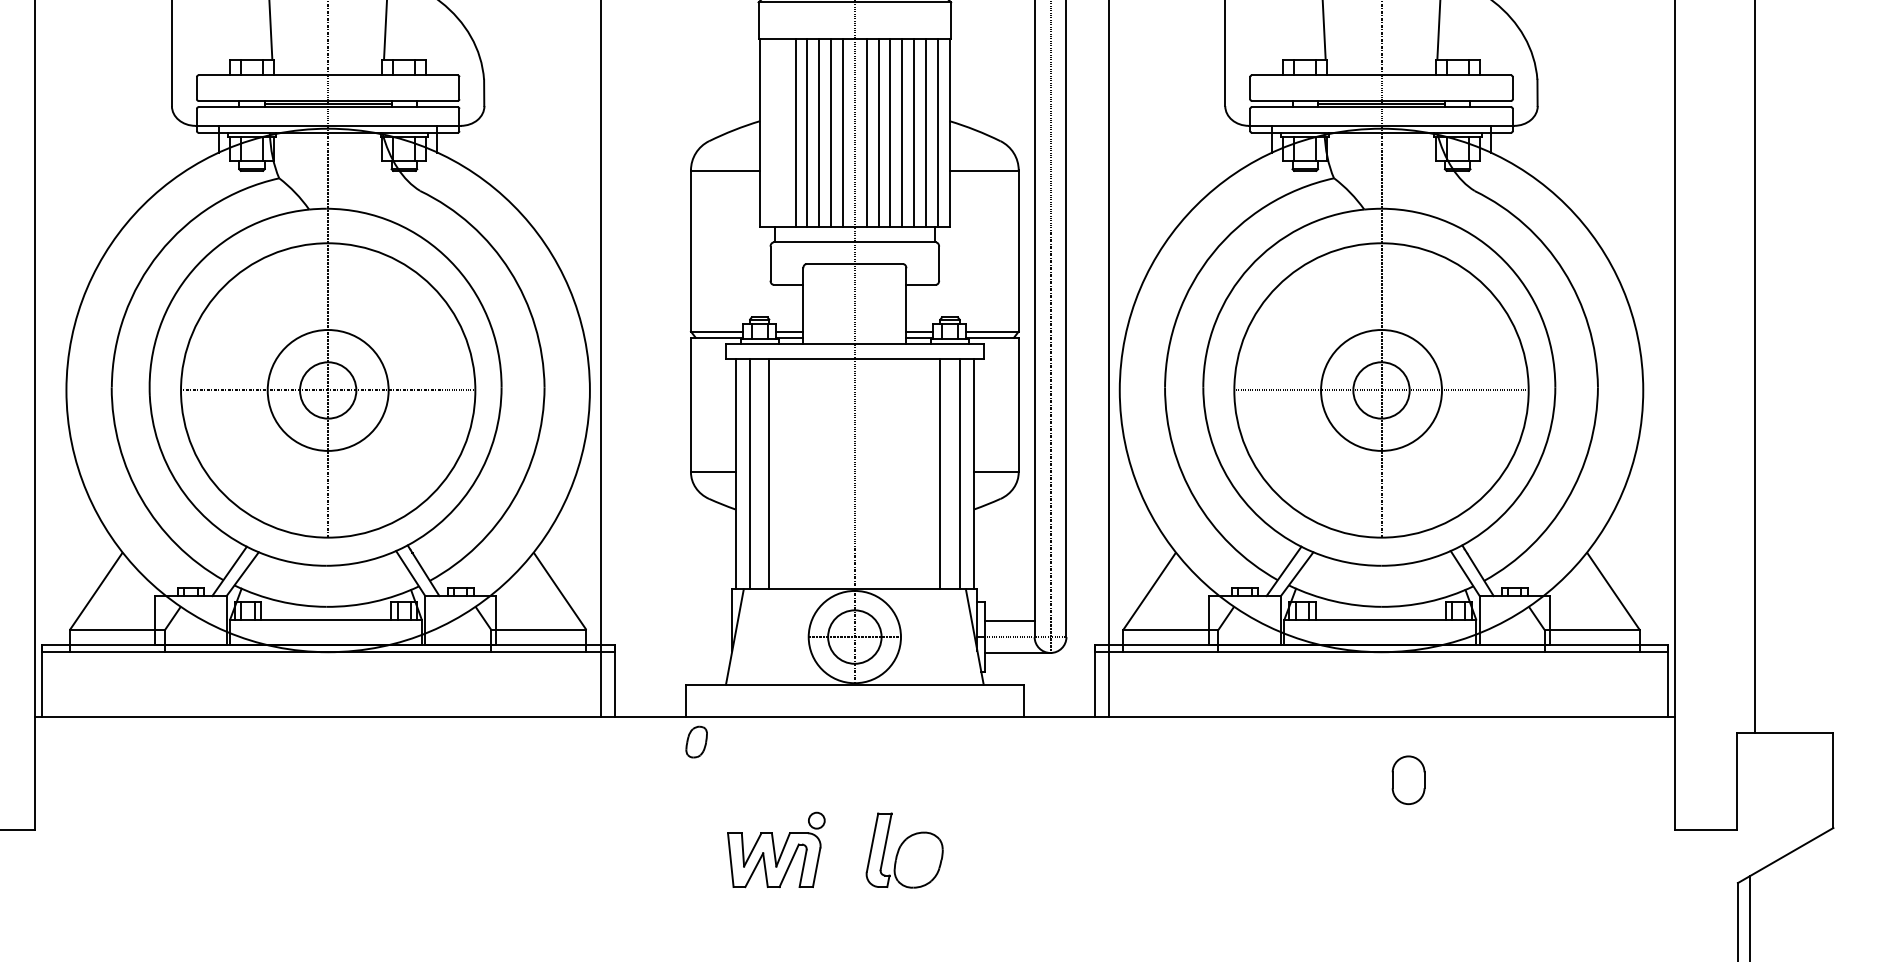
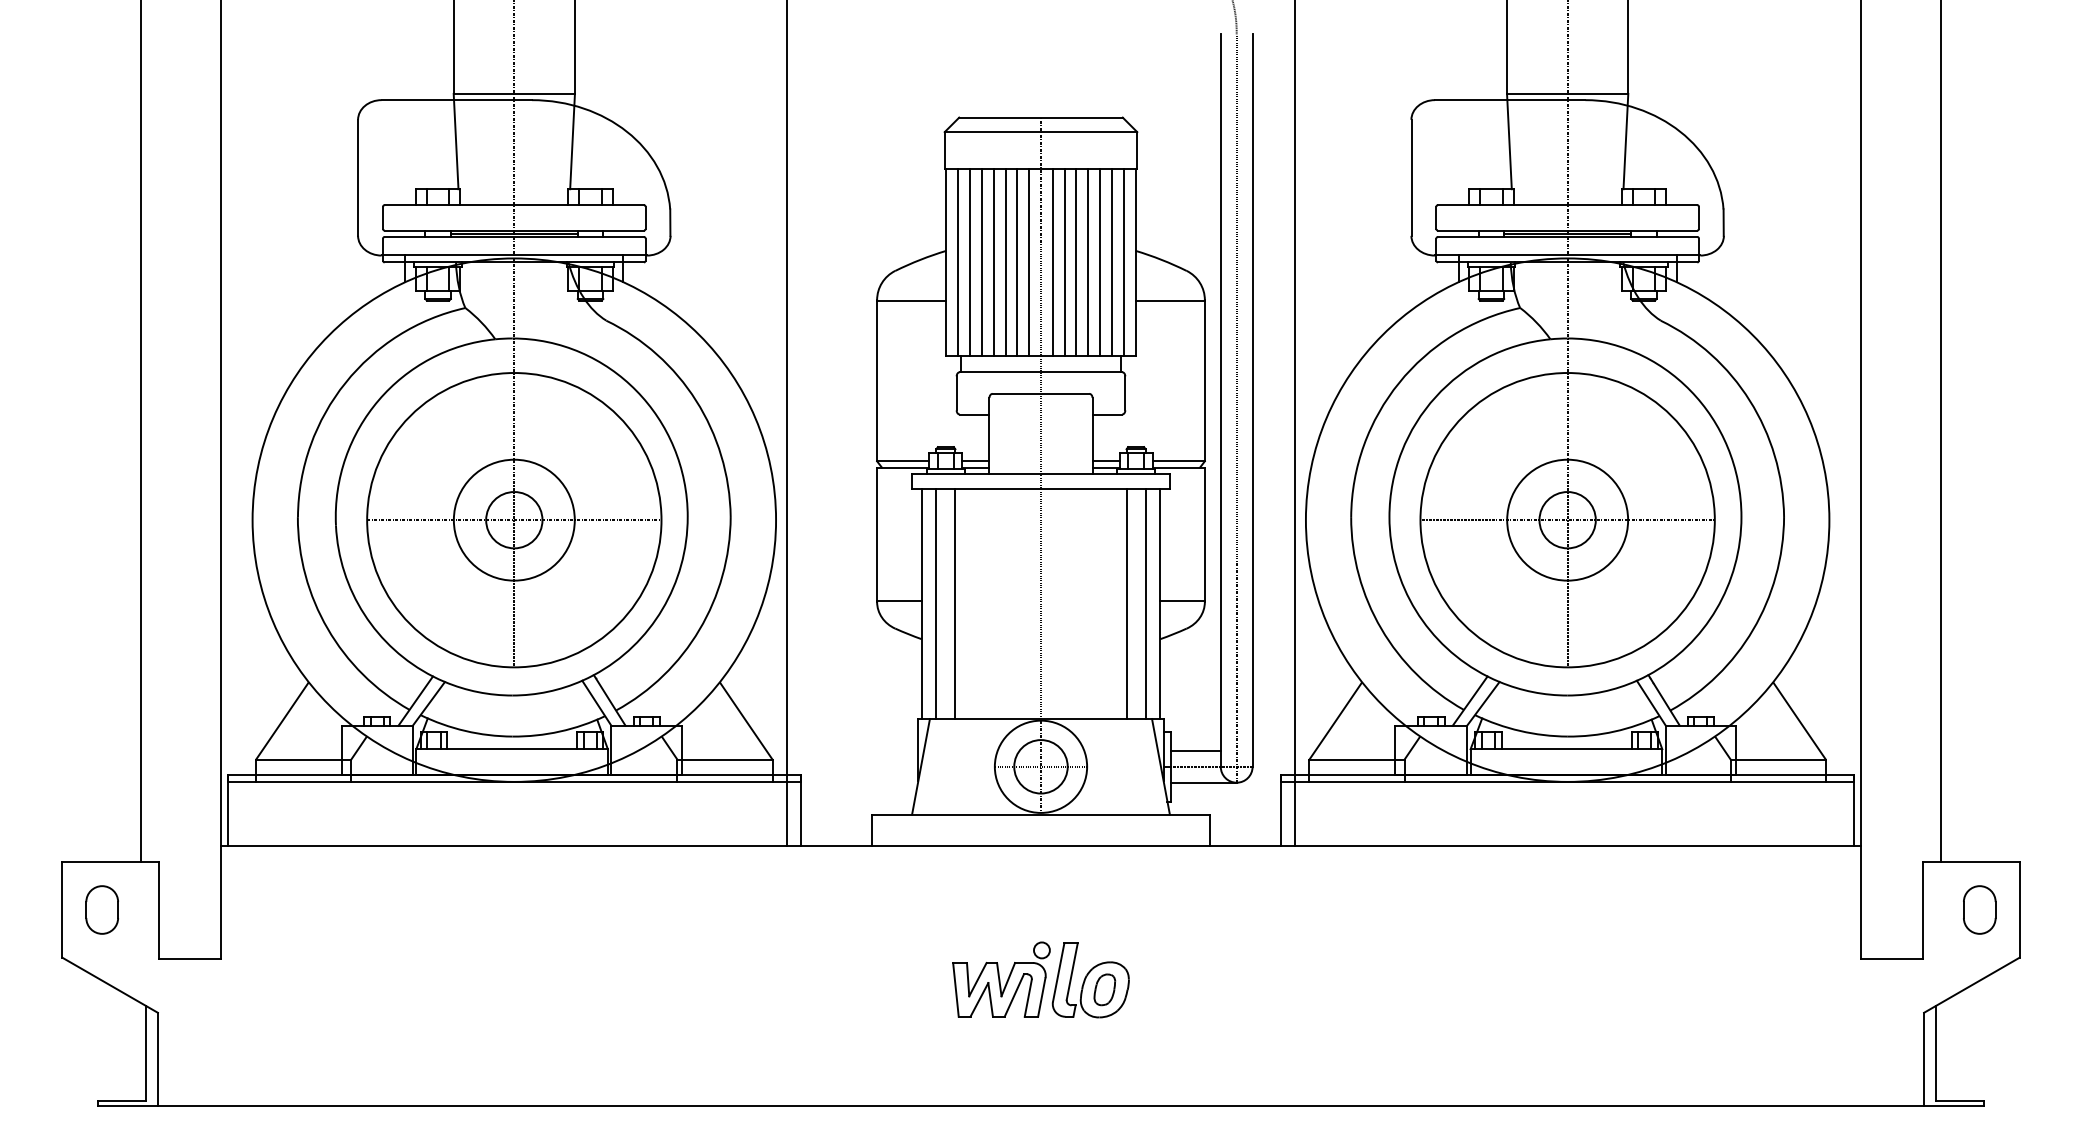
line: (772, 132) -> (958, 262), added
line: (784, 132) -> (970, 262), added
part: (696, 741) -> (1104, 989), moved
part: (1408, 779) -> (1979, 909), moved
part: (776, 849) -> (1001, 979), moved

